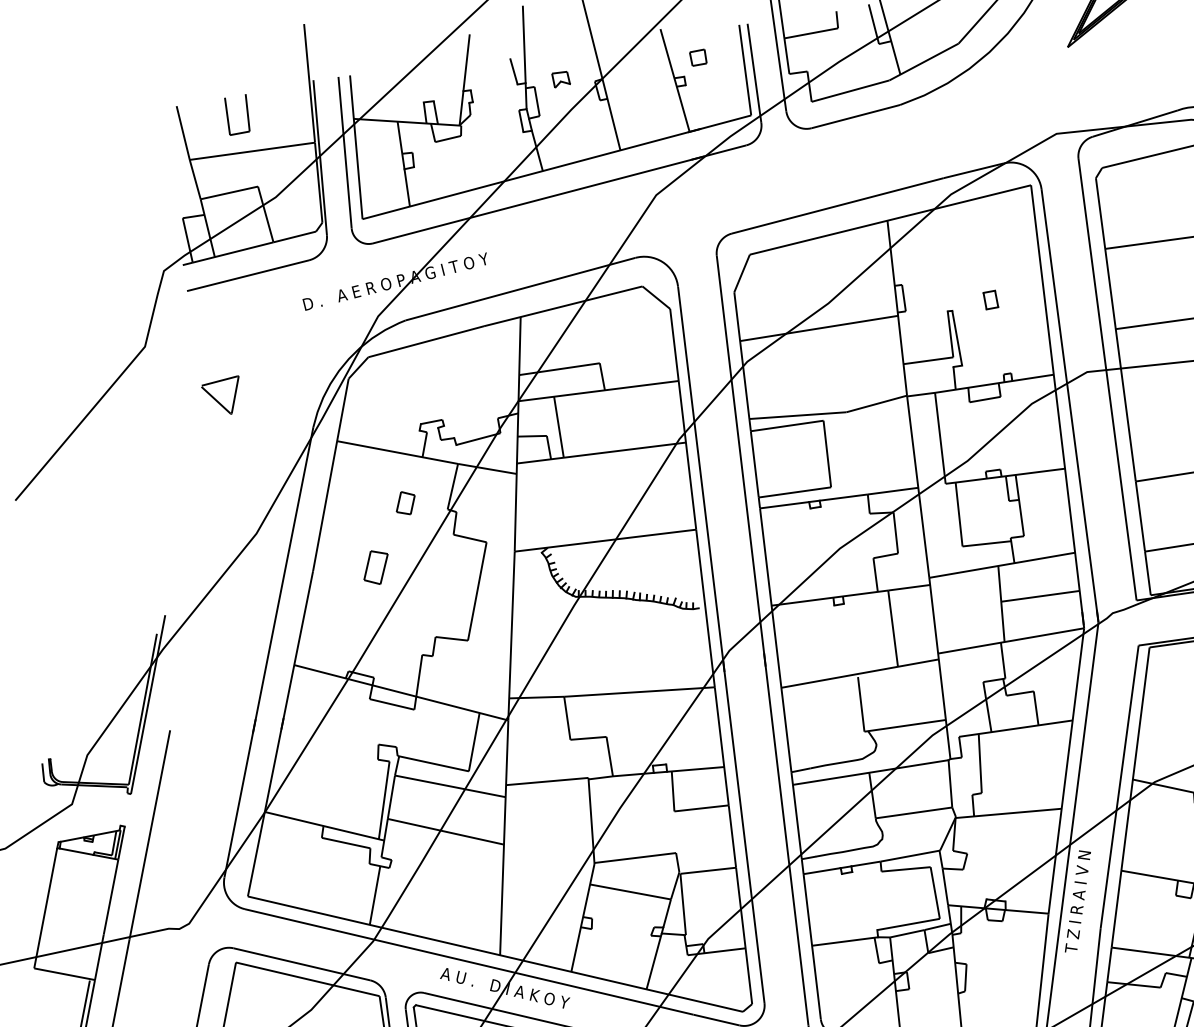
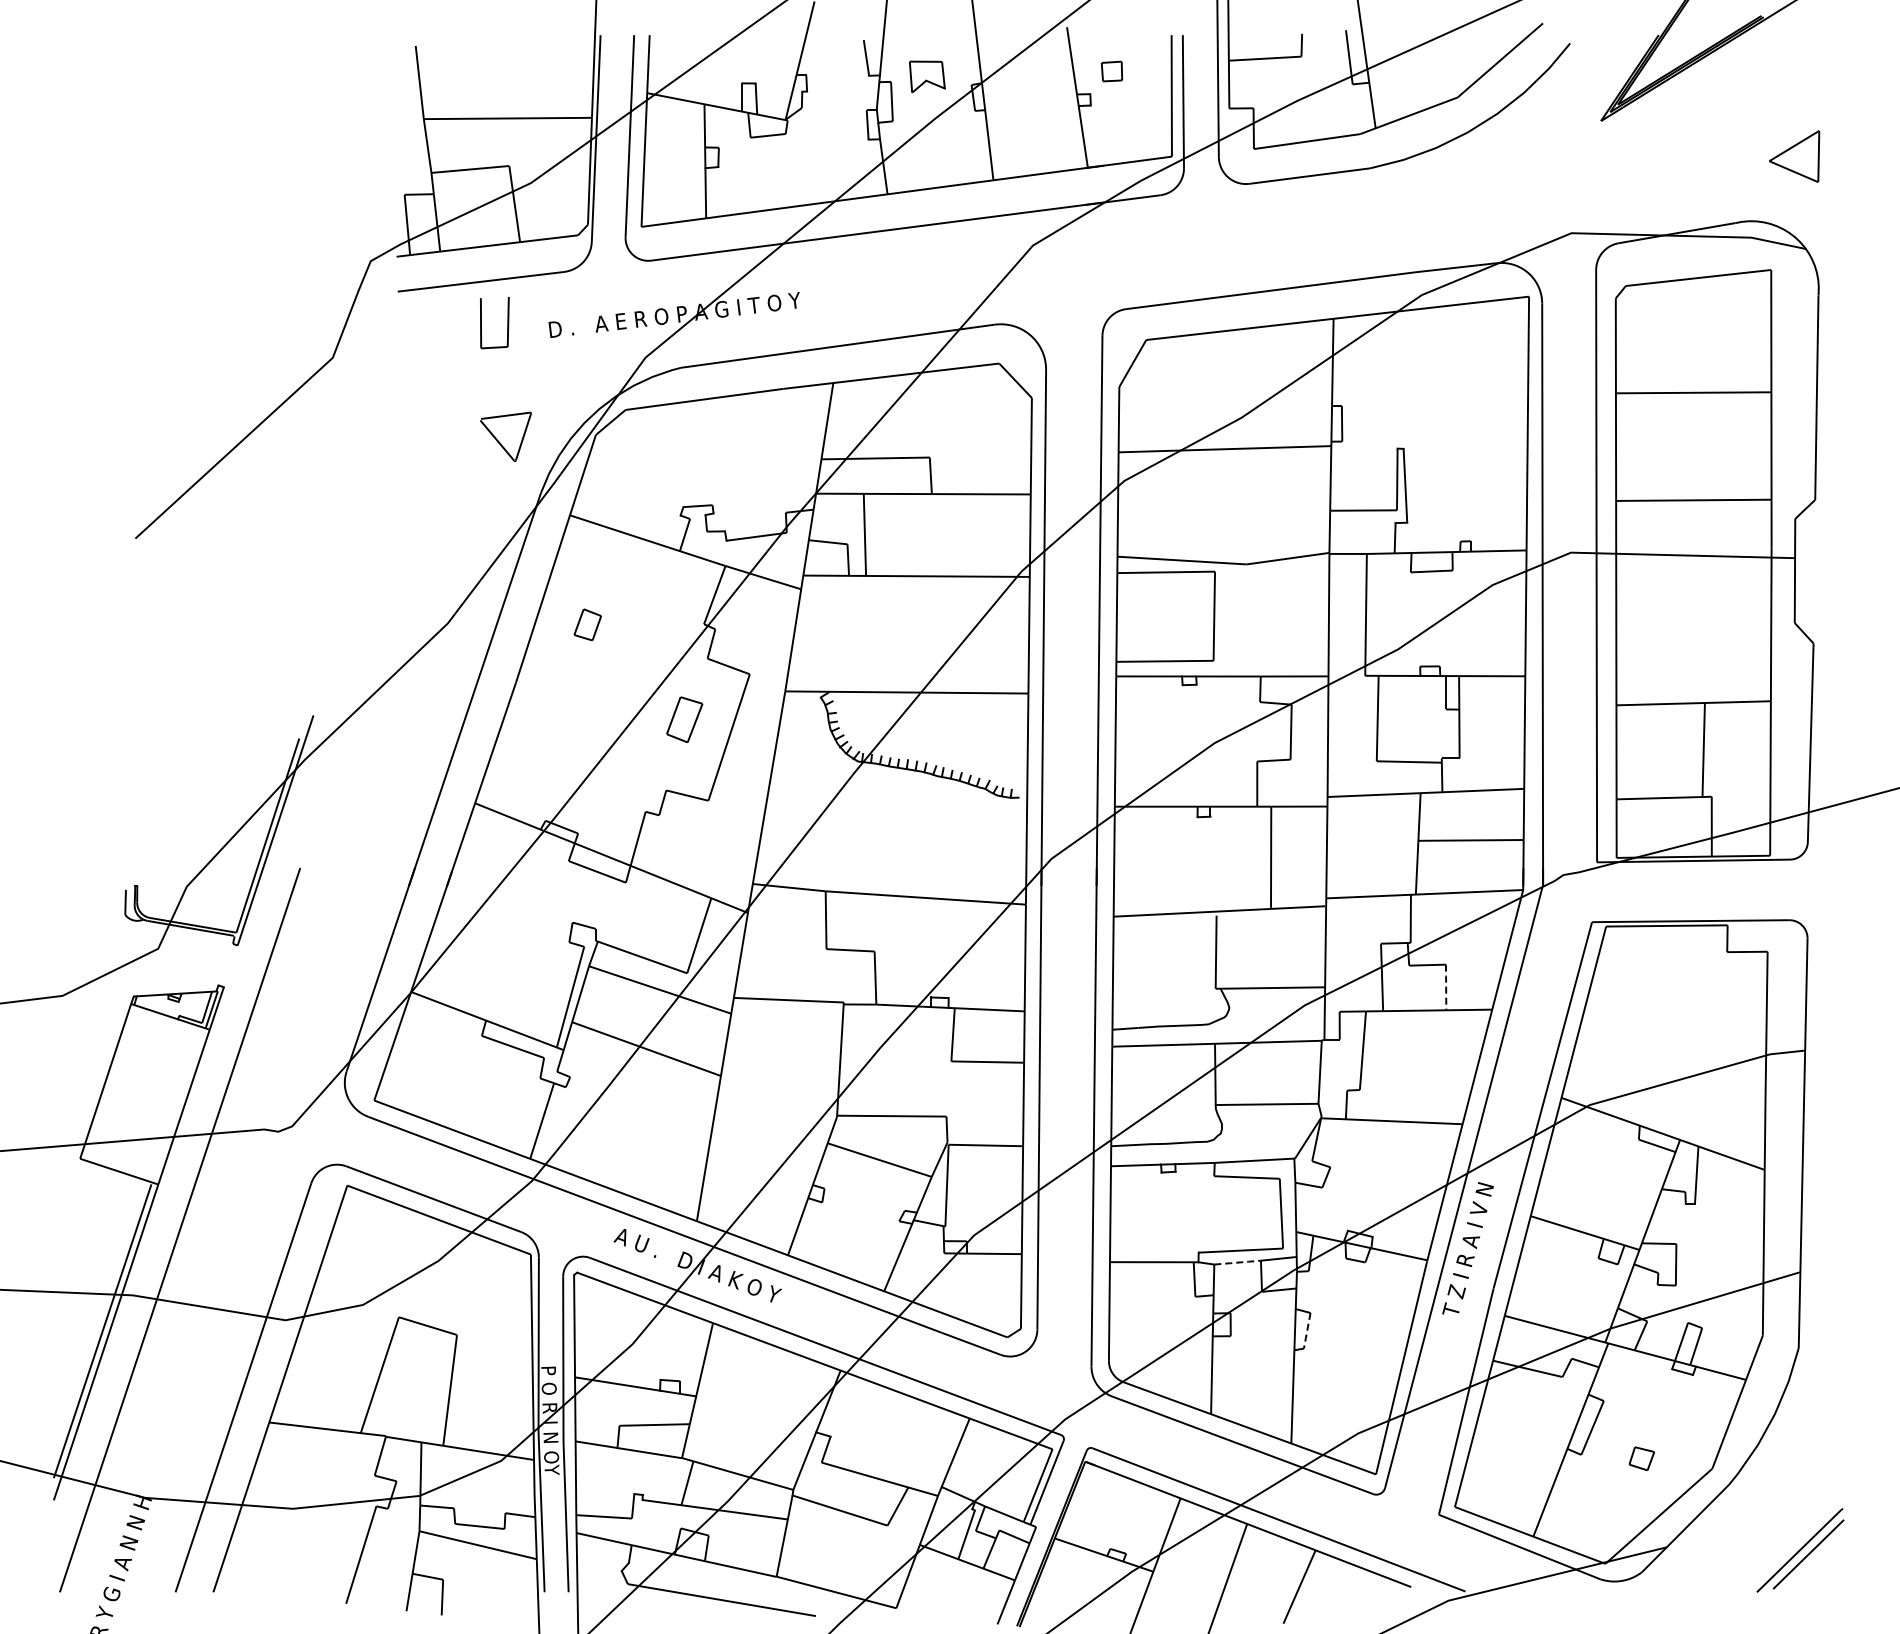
part: (561, 79) -> (927, 76), size x1.6
part: (227, 116) -> (481, 323), moved
part: (990, 299) -> (1456, 440), removed
part: (221, 396) -> (505, 436), moved
part: (405, 502) -> (587, 624), moved
part: (375, 567) -> (684, 719), moved
line: (1036, 708) -> (1446, 987), solid -> dashed
line: (907, 933) -> (1237, 1262), solid -> dashed
line: (966, 978) -> (1307, 1331), solid -> dashed

